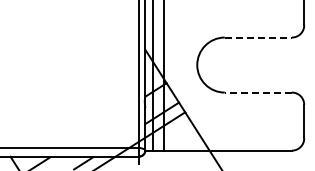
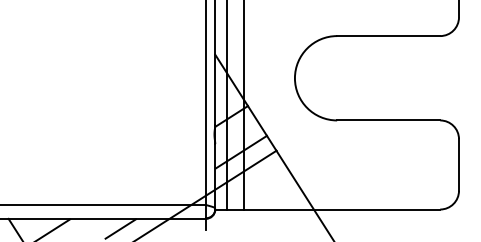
line: (258, 37) -> (388, 35), dashed -> solid
line: (258, 92) -> (388, 120), dashed -> solid

